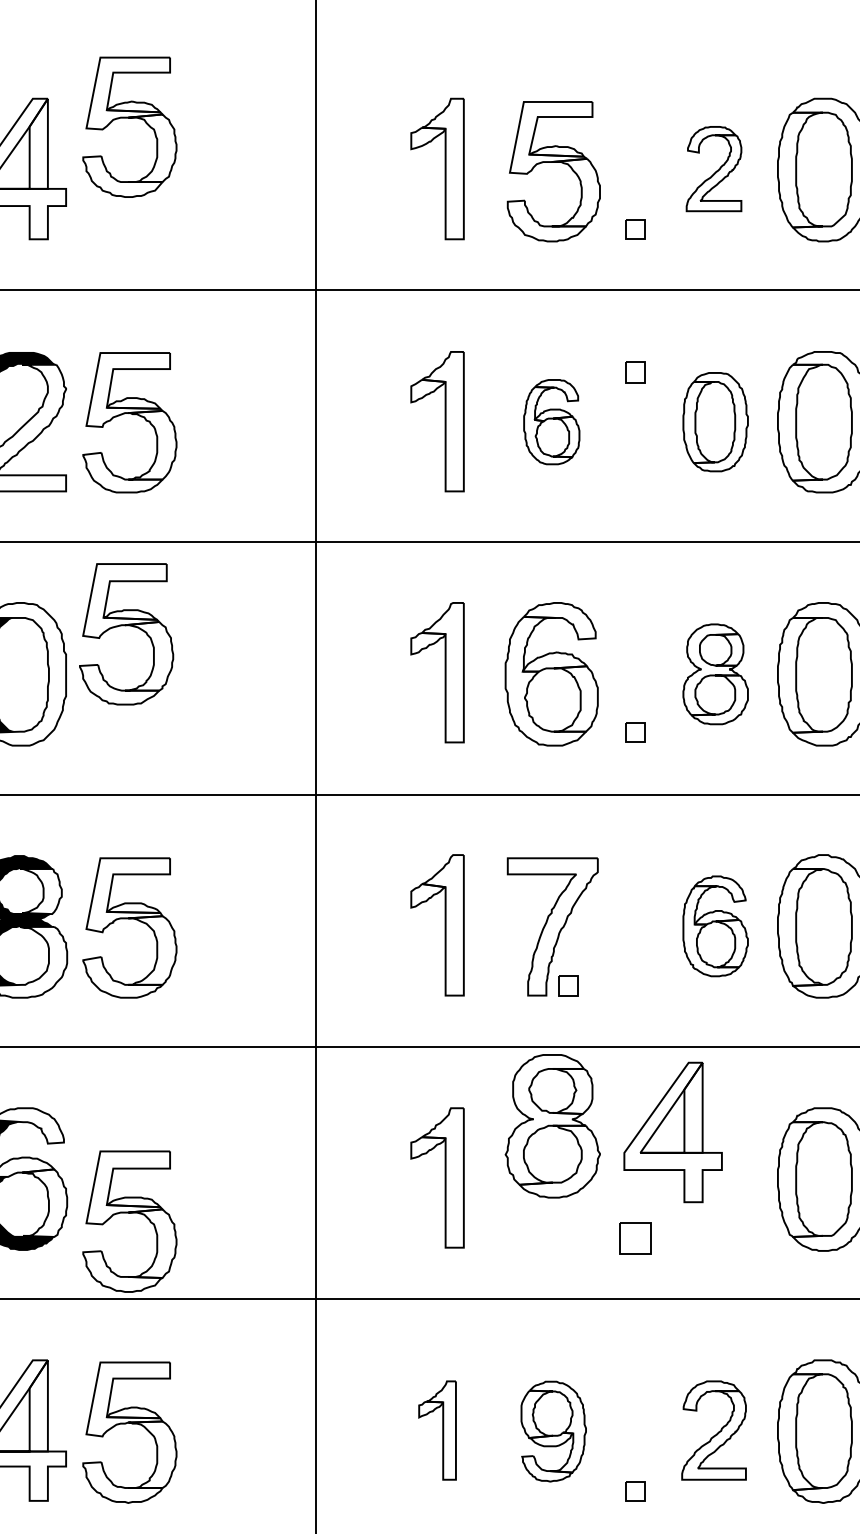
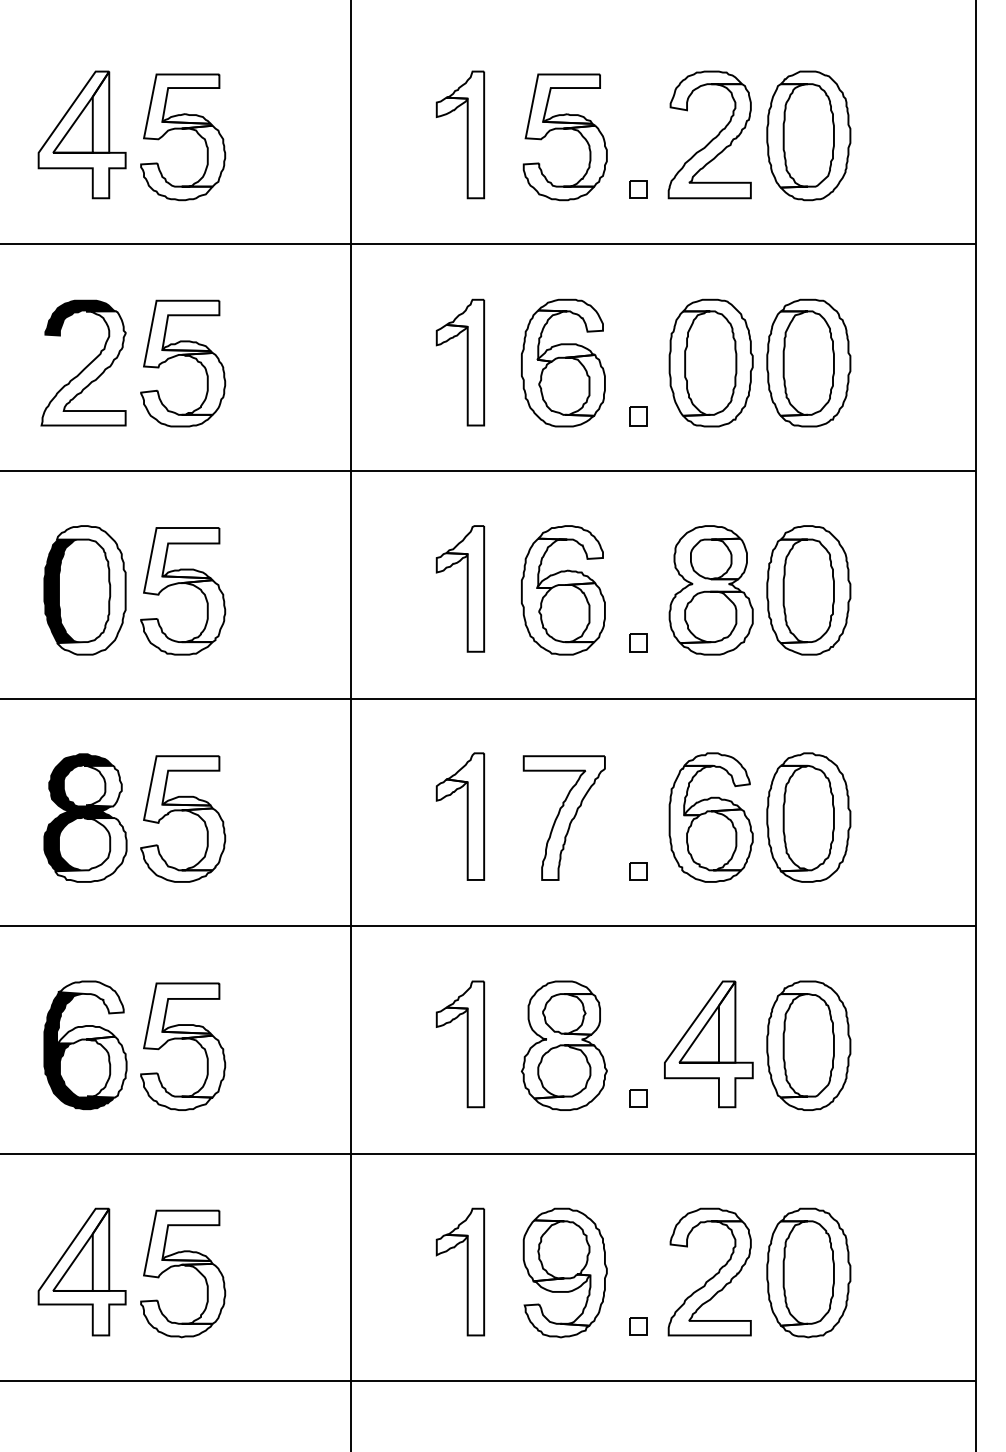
part: (130, 118) -> (183, 129), moved
part: (713, 168) -> (709, 134), size x1.67
part: (635, 372) -> (638, 416), moved
part: (551, 421) -> (563, 362), size x1.67
part: (714, 421) -> (710, 362), size x1.43
part: (130, 626) -> (186, 584), moved
part: (714, 674) -> (710, 590), size x1.43
part: (714, 926) -> (710, 817), size x1.43
part: (568, 986) -> (638, 871), moved
part: (552, 1125) -> (564, 1045), moved
part: (672, 1132) -> (708, 1044), moved
part: (130, 1213) -> (183, 1039), moved
part: (635, 1238) -> (638, 1098), size x0.62
part: (437, 1429) -> (460, 1271), size x1.43
part: (713, 1429) -> (709, 1271), size x1.43
part: (552, 1431) -> (564, 1272), size x1.43

